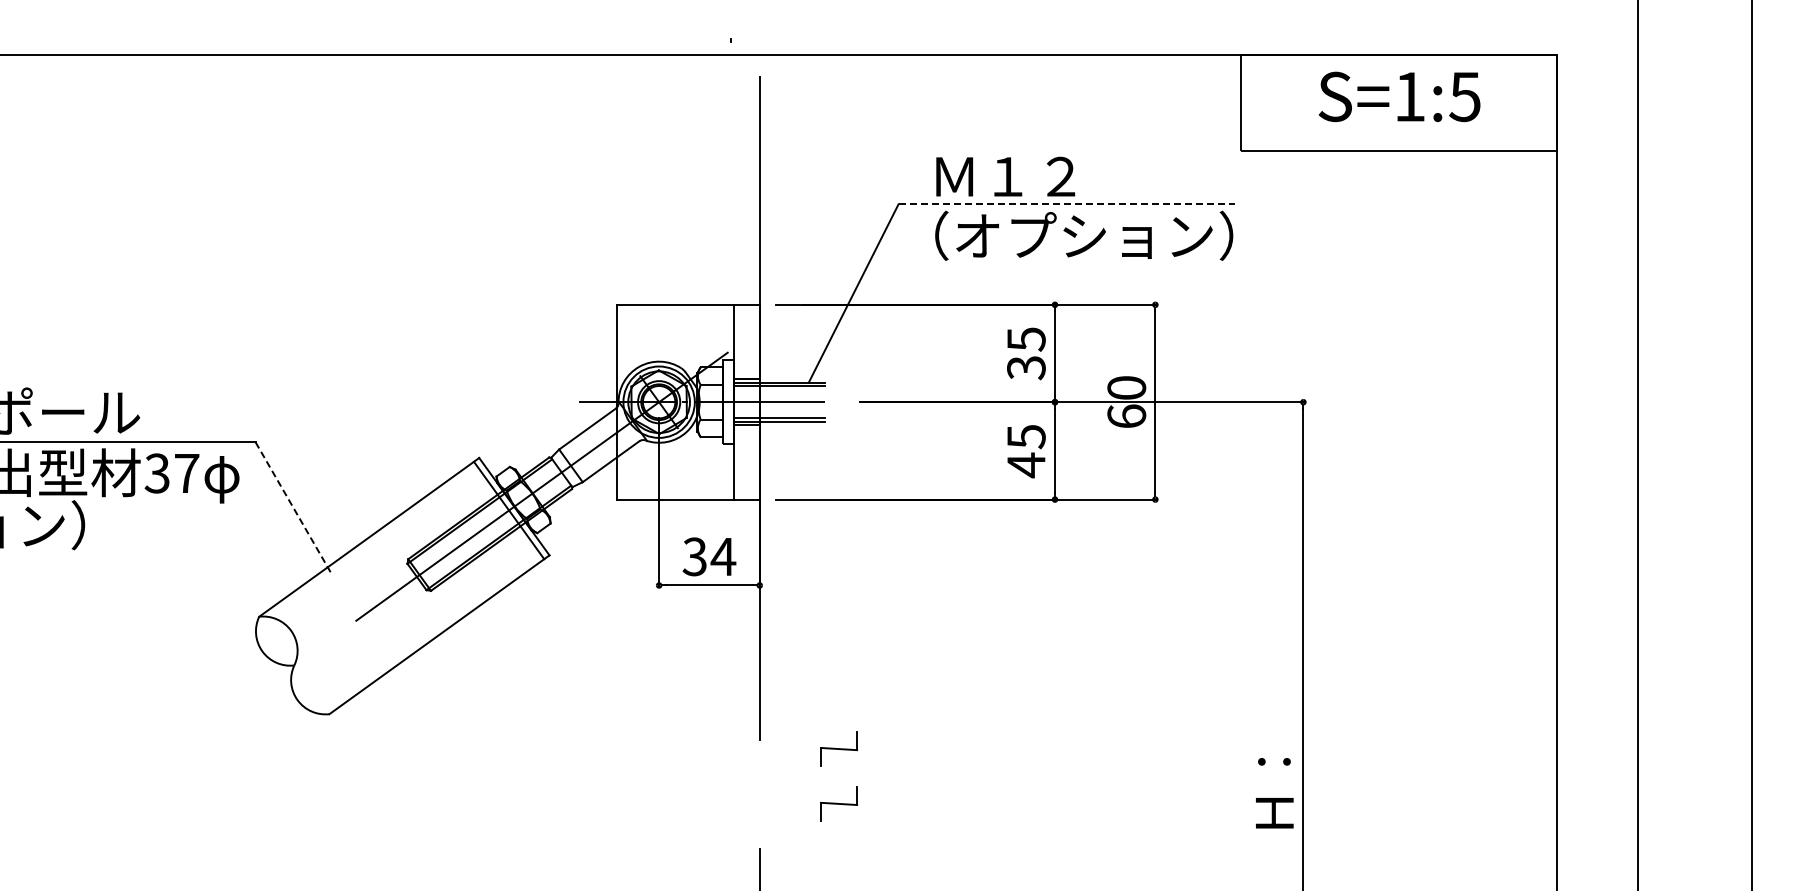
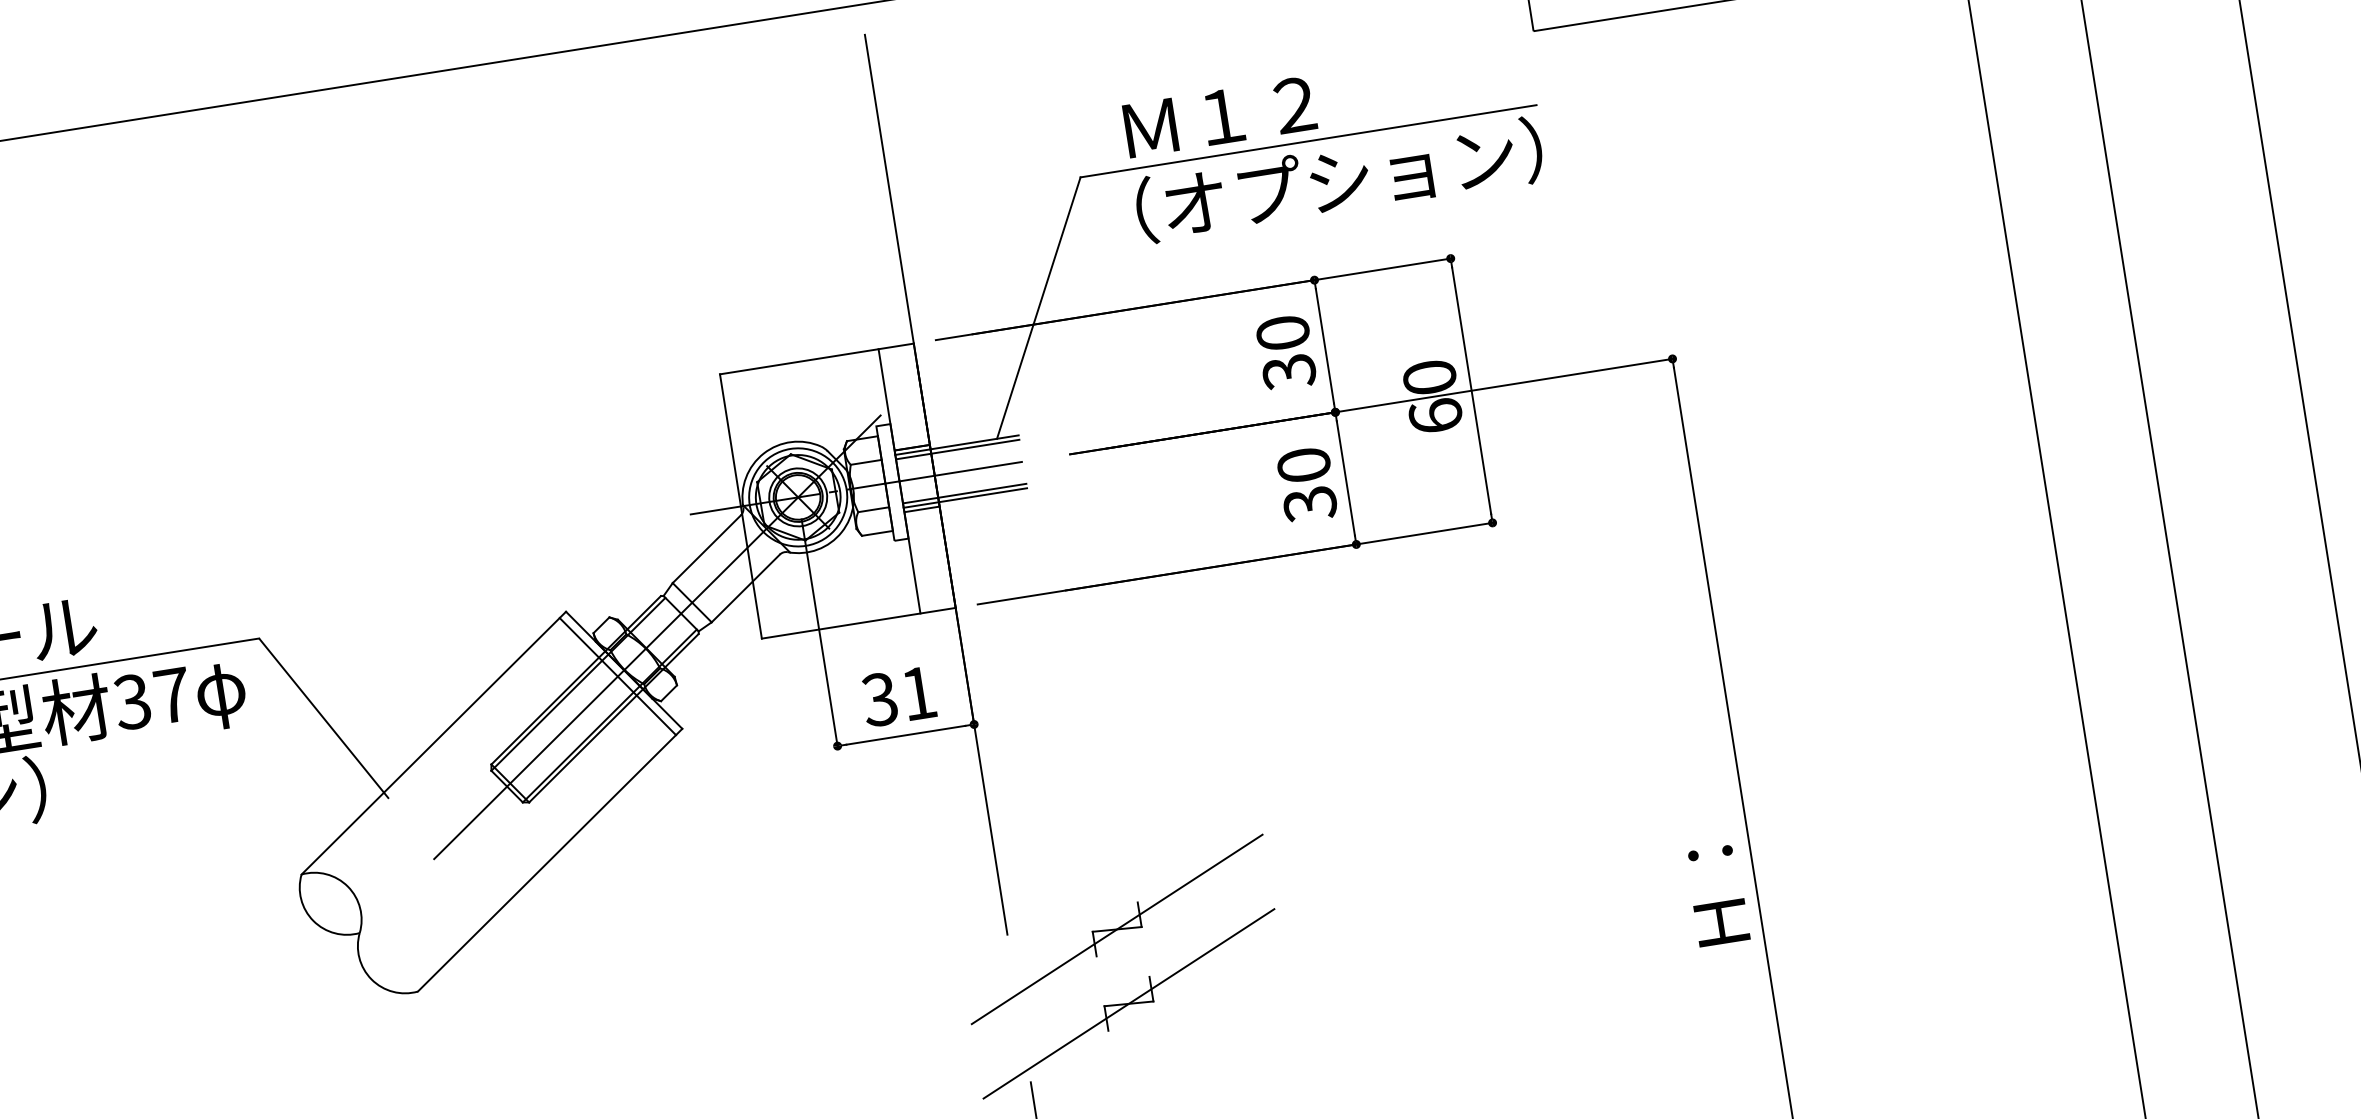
line: (1067, 204) -> (1309, 141), dashed -> solid
text: (1026, 339) -> (1283, 333), 35 -> 30
text: (1026, 451) -> (1307, 485), 45 -> 30
line: (292, 506) -> (323, 717), dashed -> solid
text: (723, 556) -> (918, 692), 34 -> 31
line: (838, 748) -> (1116, 928), added
line: (838, 803) -> (1127, 1003), added

